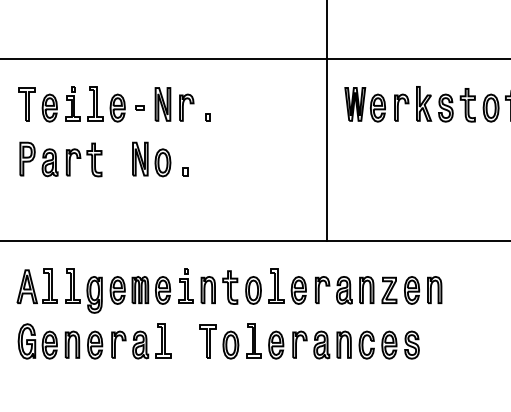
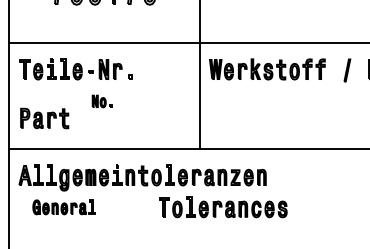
part: (60, 159) -> (44, 118), moved
part: (158, 159) -> (101, 101), size x0.6
part: (93, 341) -> (63, 207), size x0.7
part: (310, 341) -> (223, 207), moved

